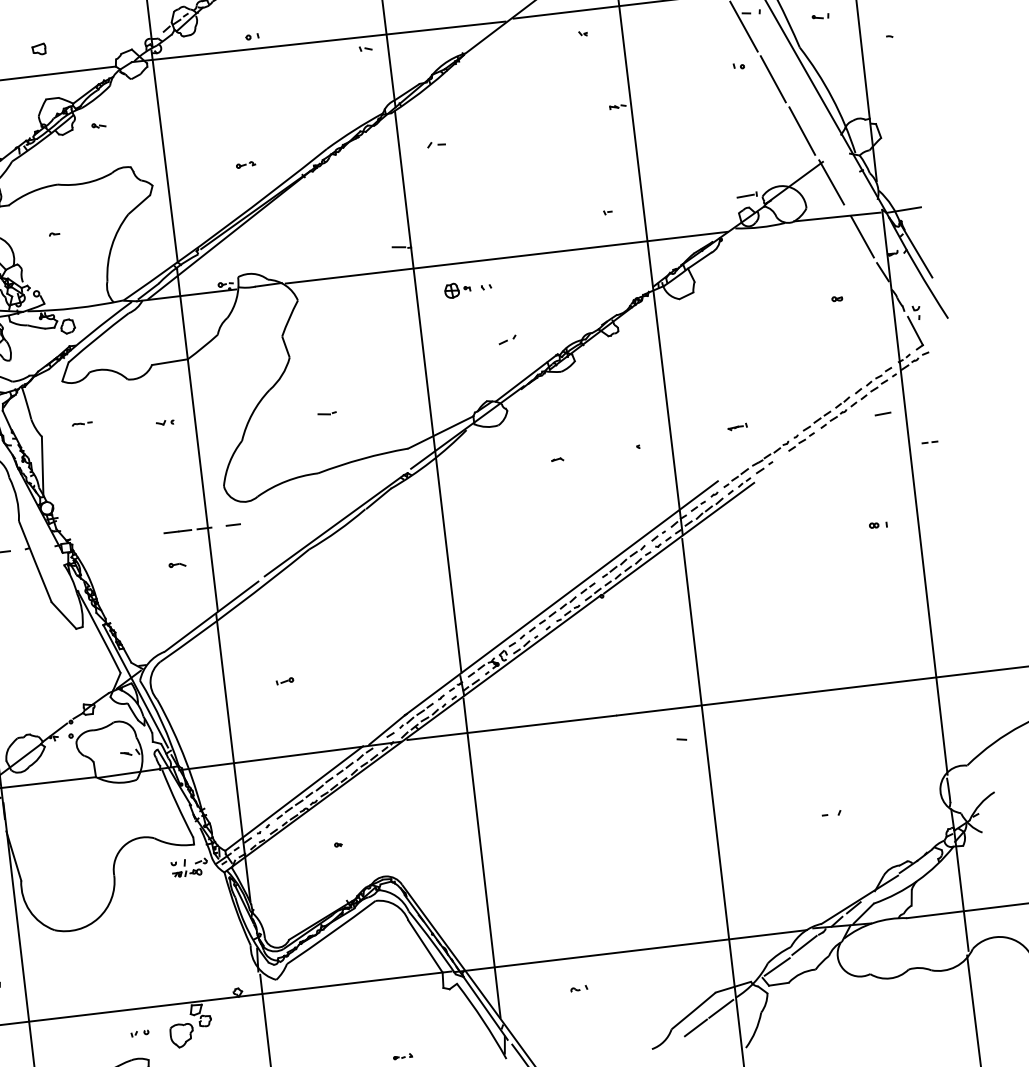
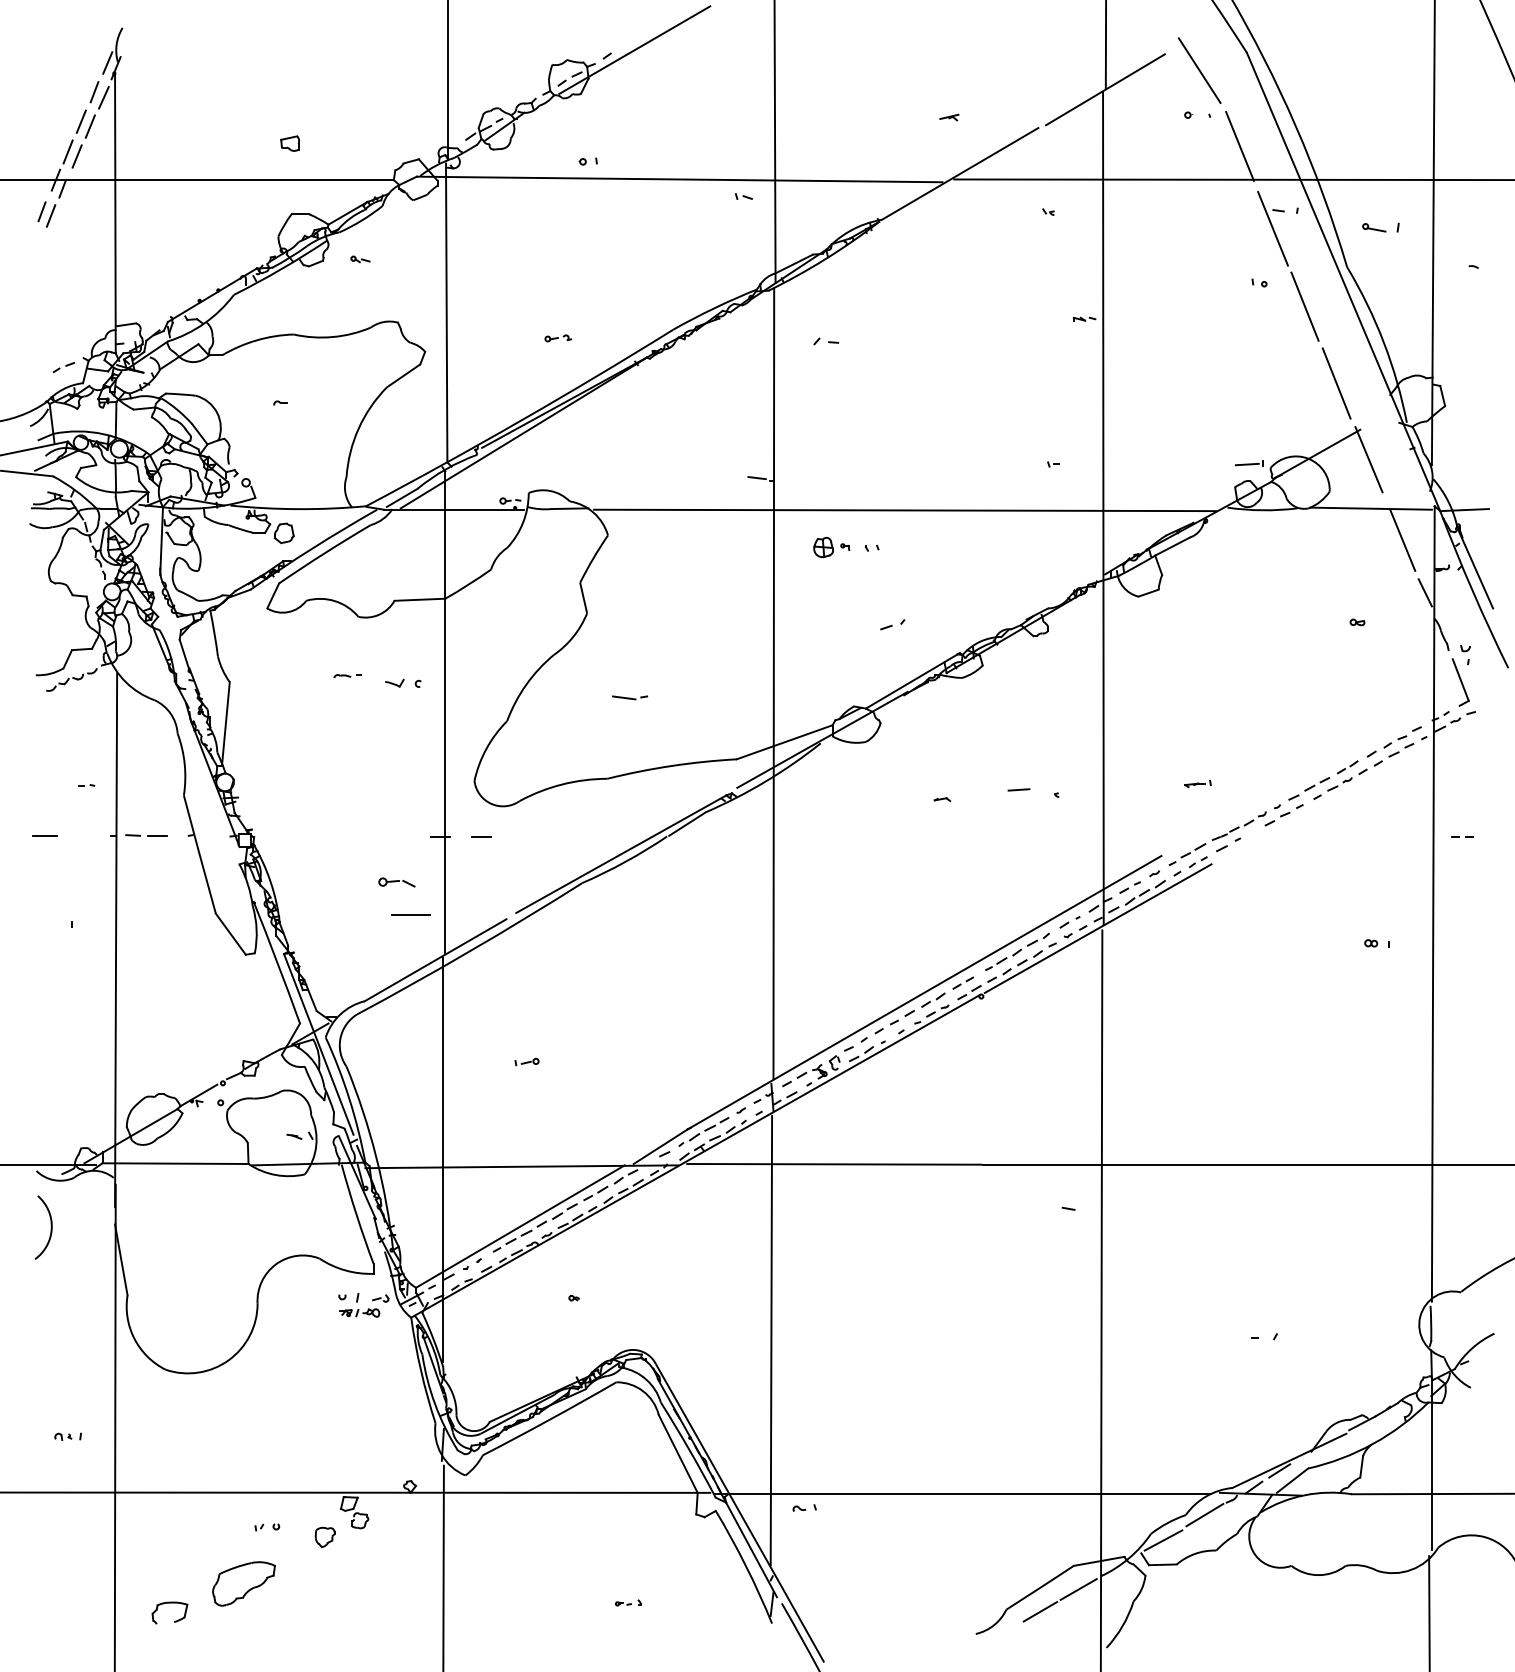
part: (820, 16) -> (1381, 227), size x1.6
part: (326, 413) -> (629, 697), size x1.4
line: (882, 413) -> (1018, 789), moved
part: (165, 422) -> (403, 682), size x1.4
part: (81, 424) -> (347, 676), moved
line: (177, 531) -> (410, 914), moved
part: (177, 564) -> (396, 882), size x1.6
part: (579, 988) -> (804, 1507), moved
part: (181, 1035) -> (324, 1537), size x0.6

